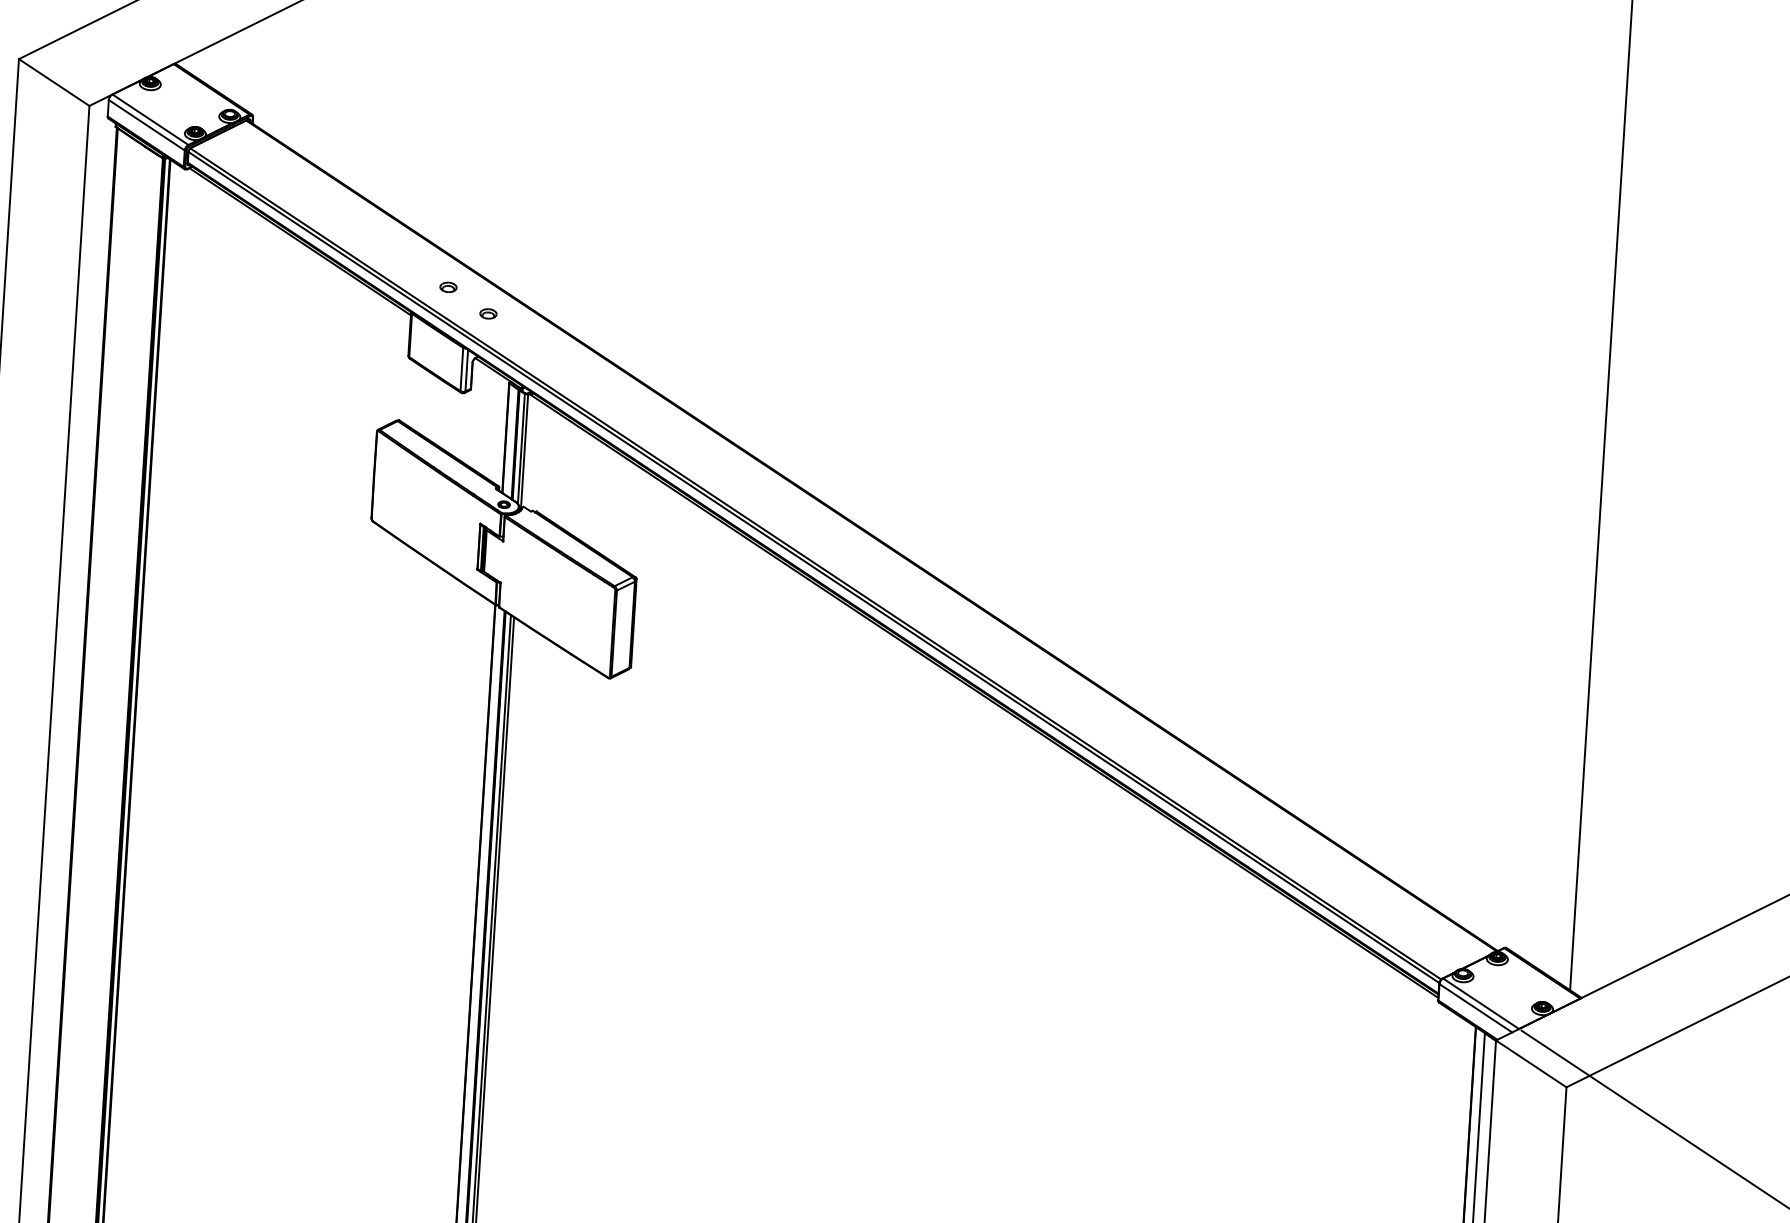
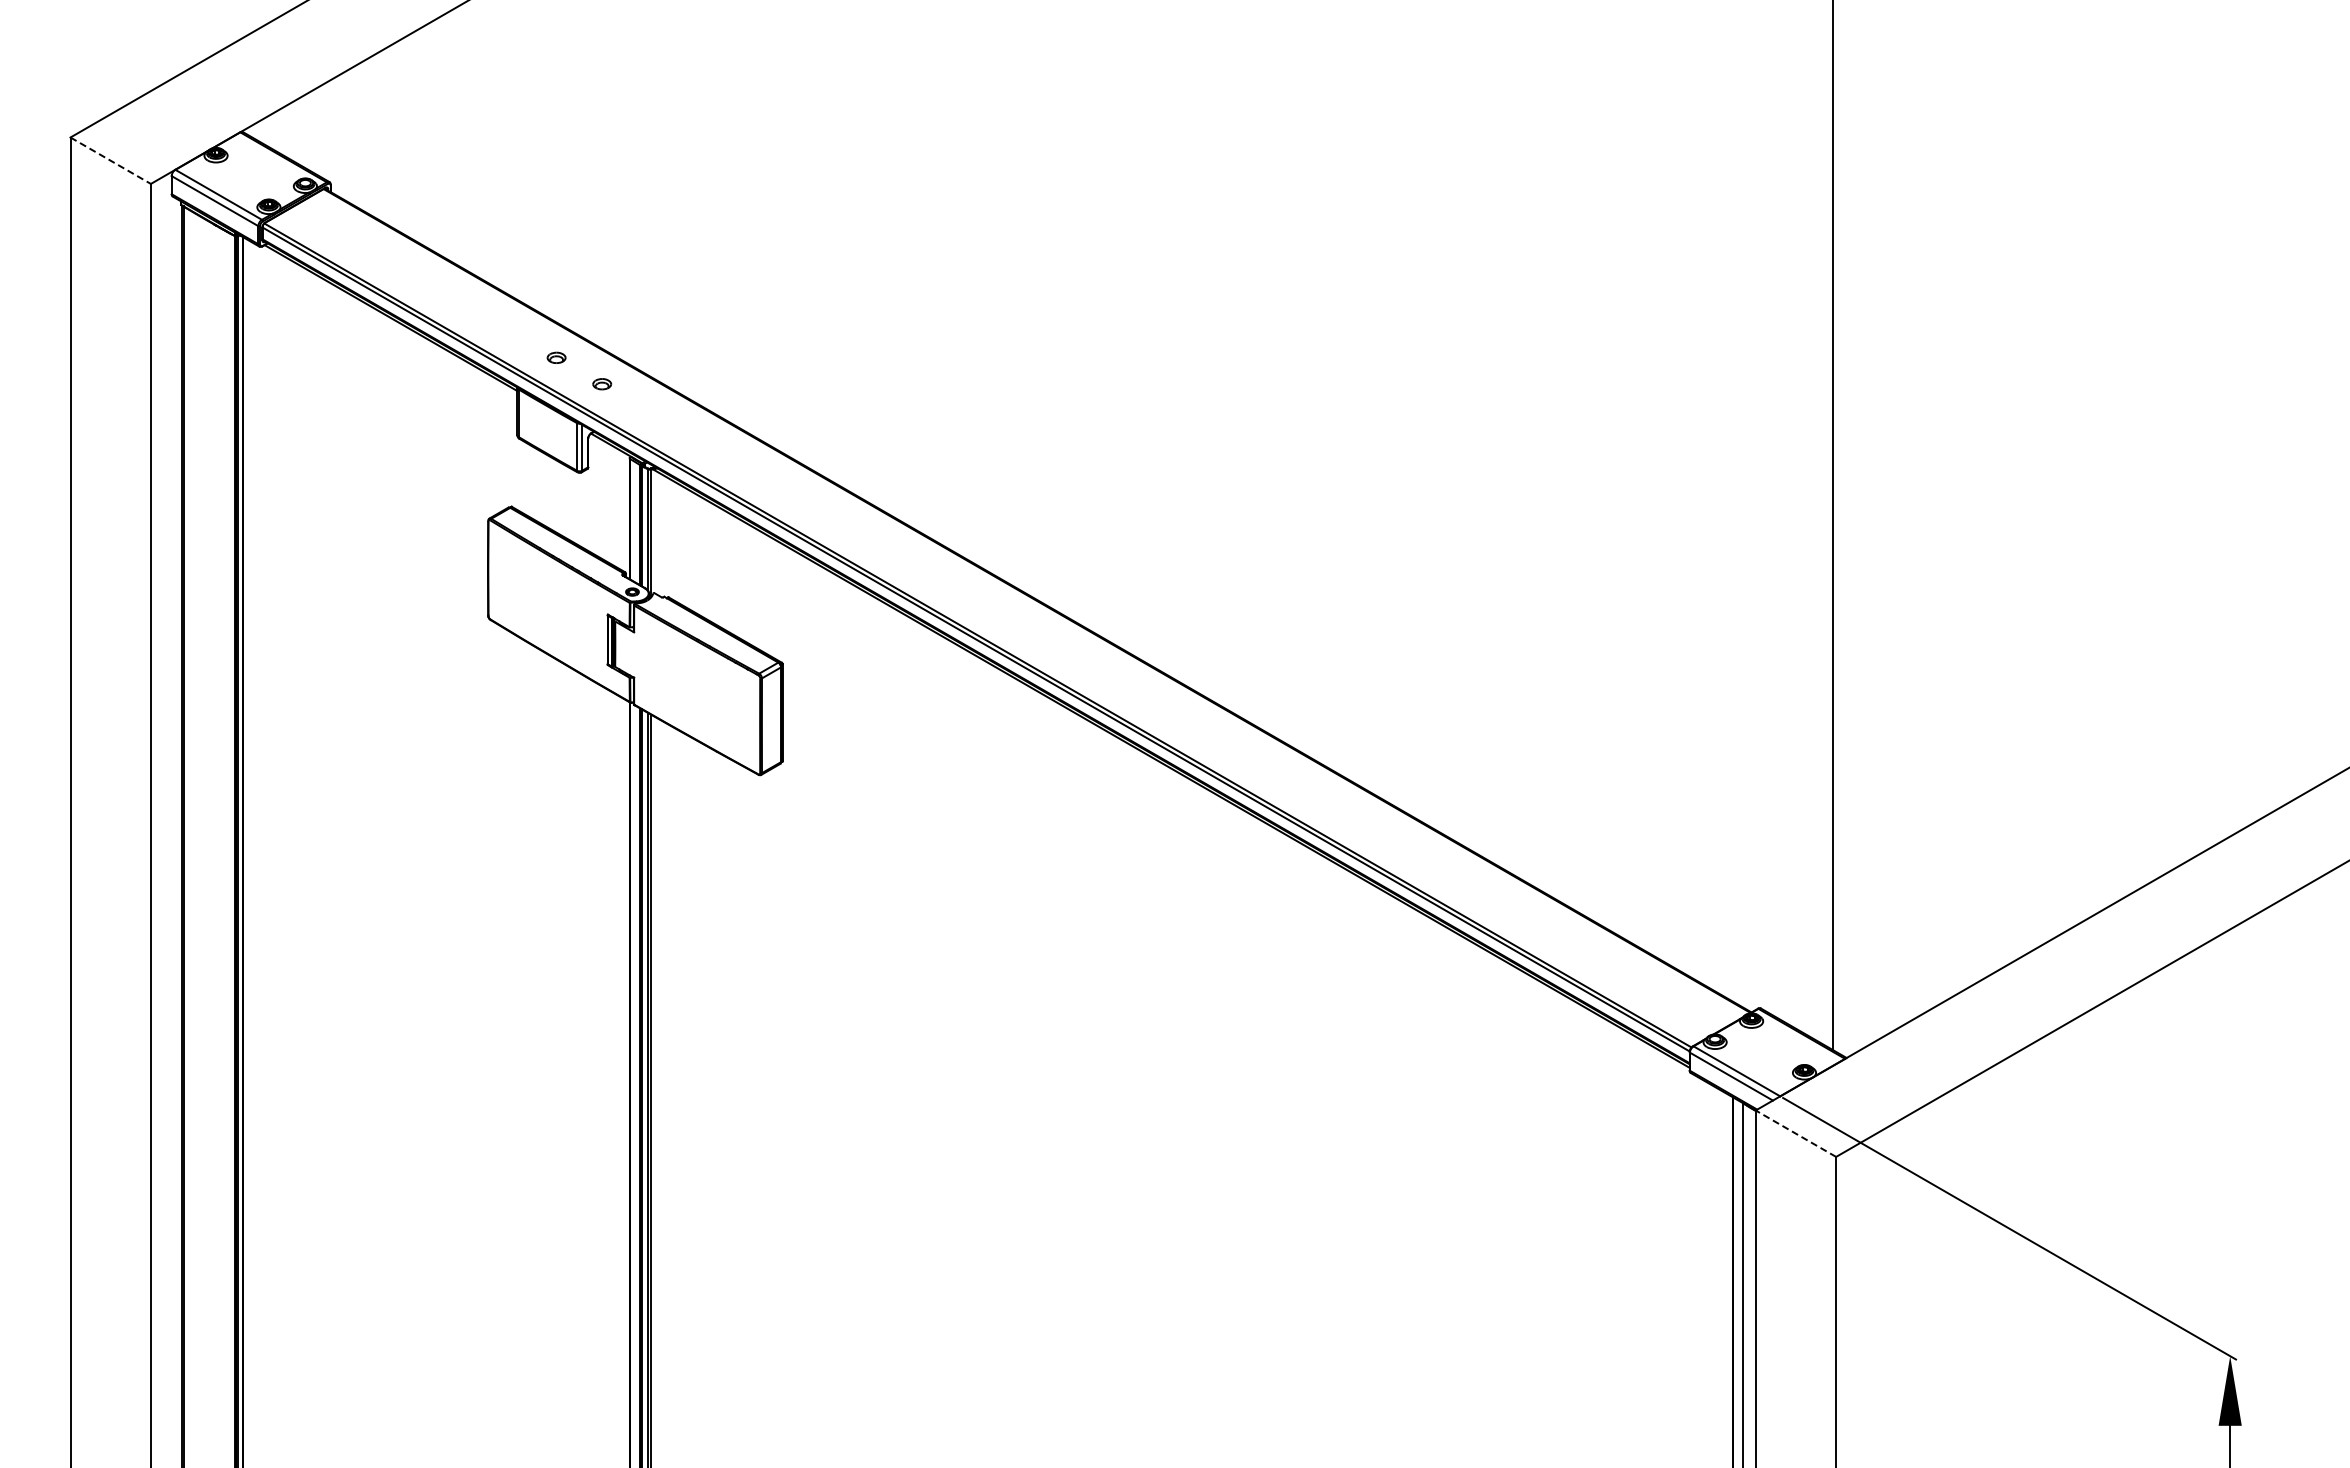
line: (54, 82) -> (111, 160), solid -> dashed
line: (1530, 1063) -> (1795, 1133), solid -> dashed

